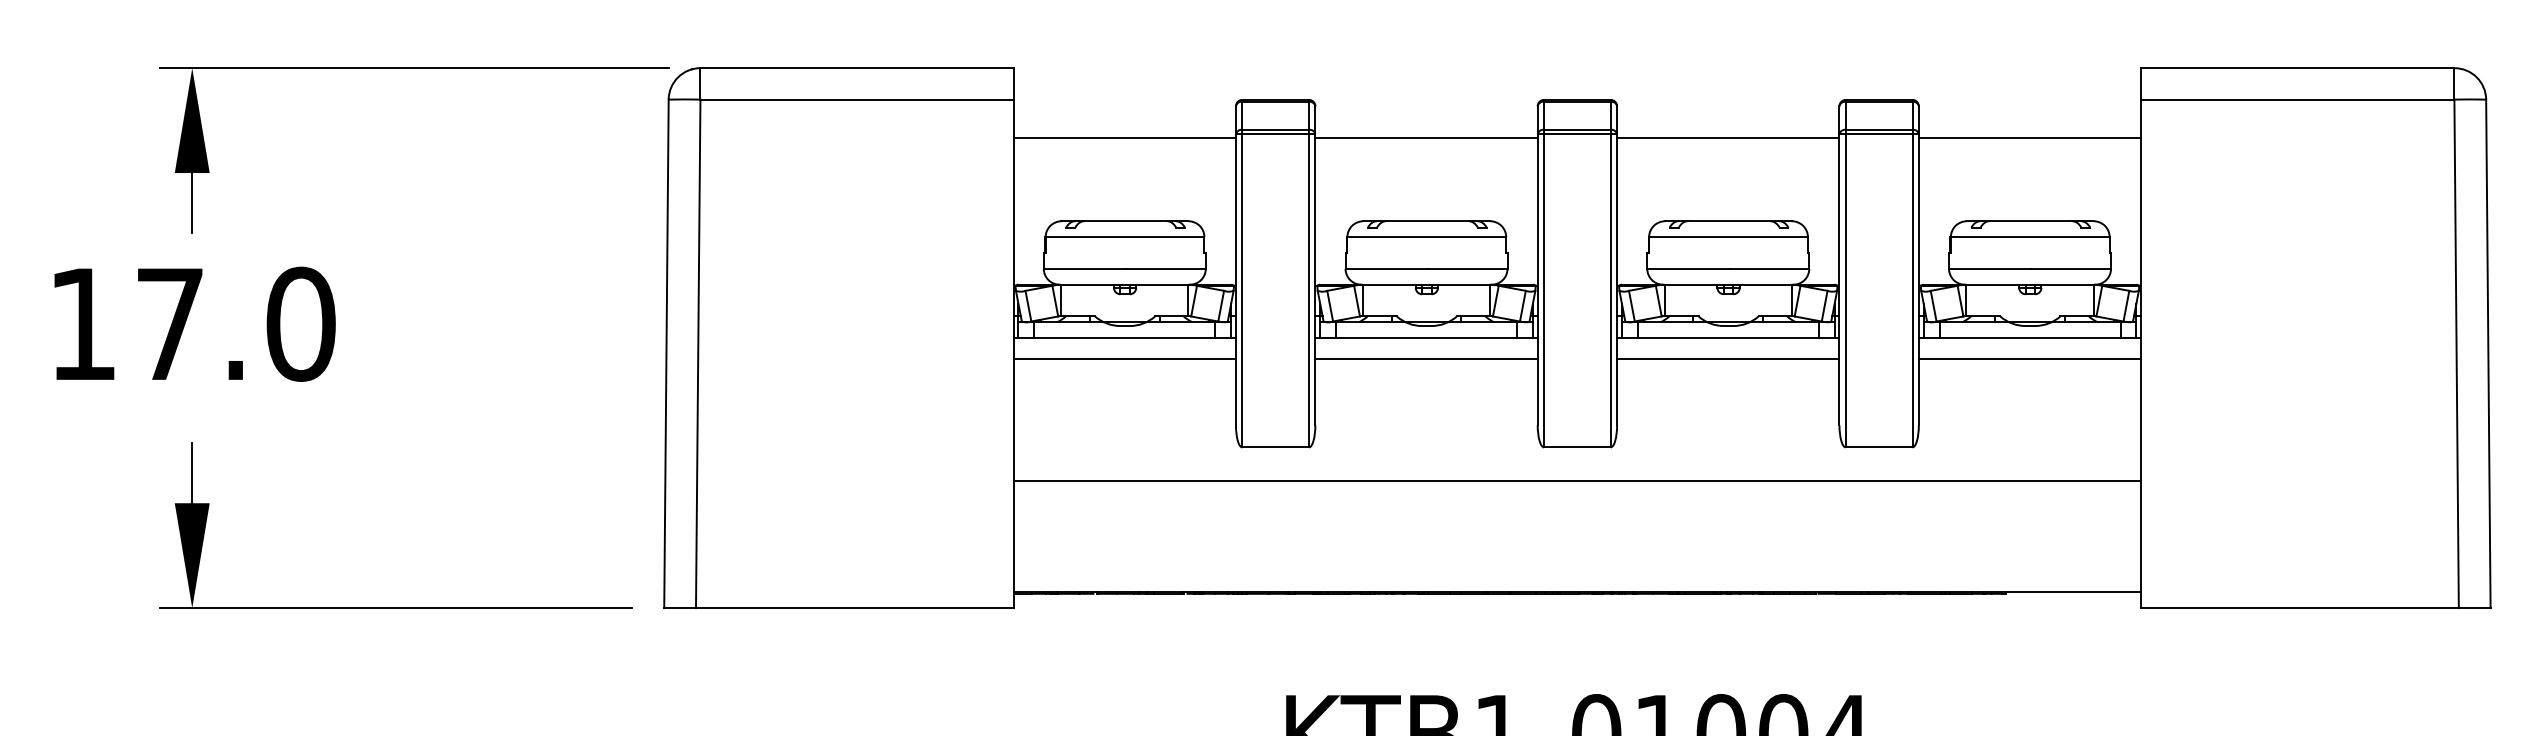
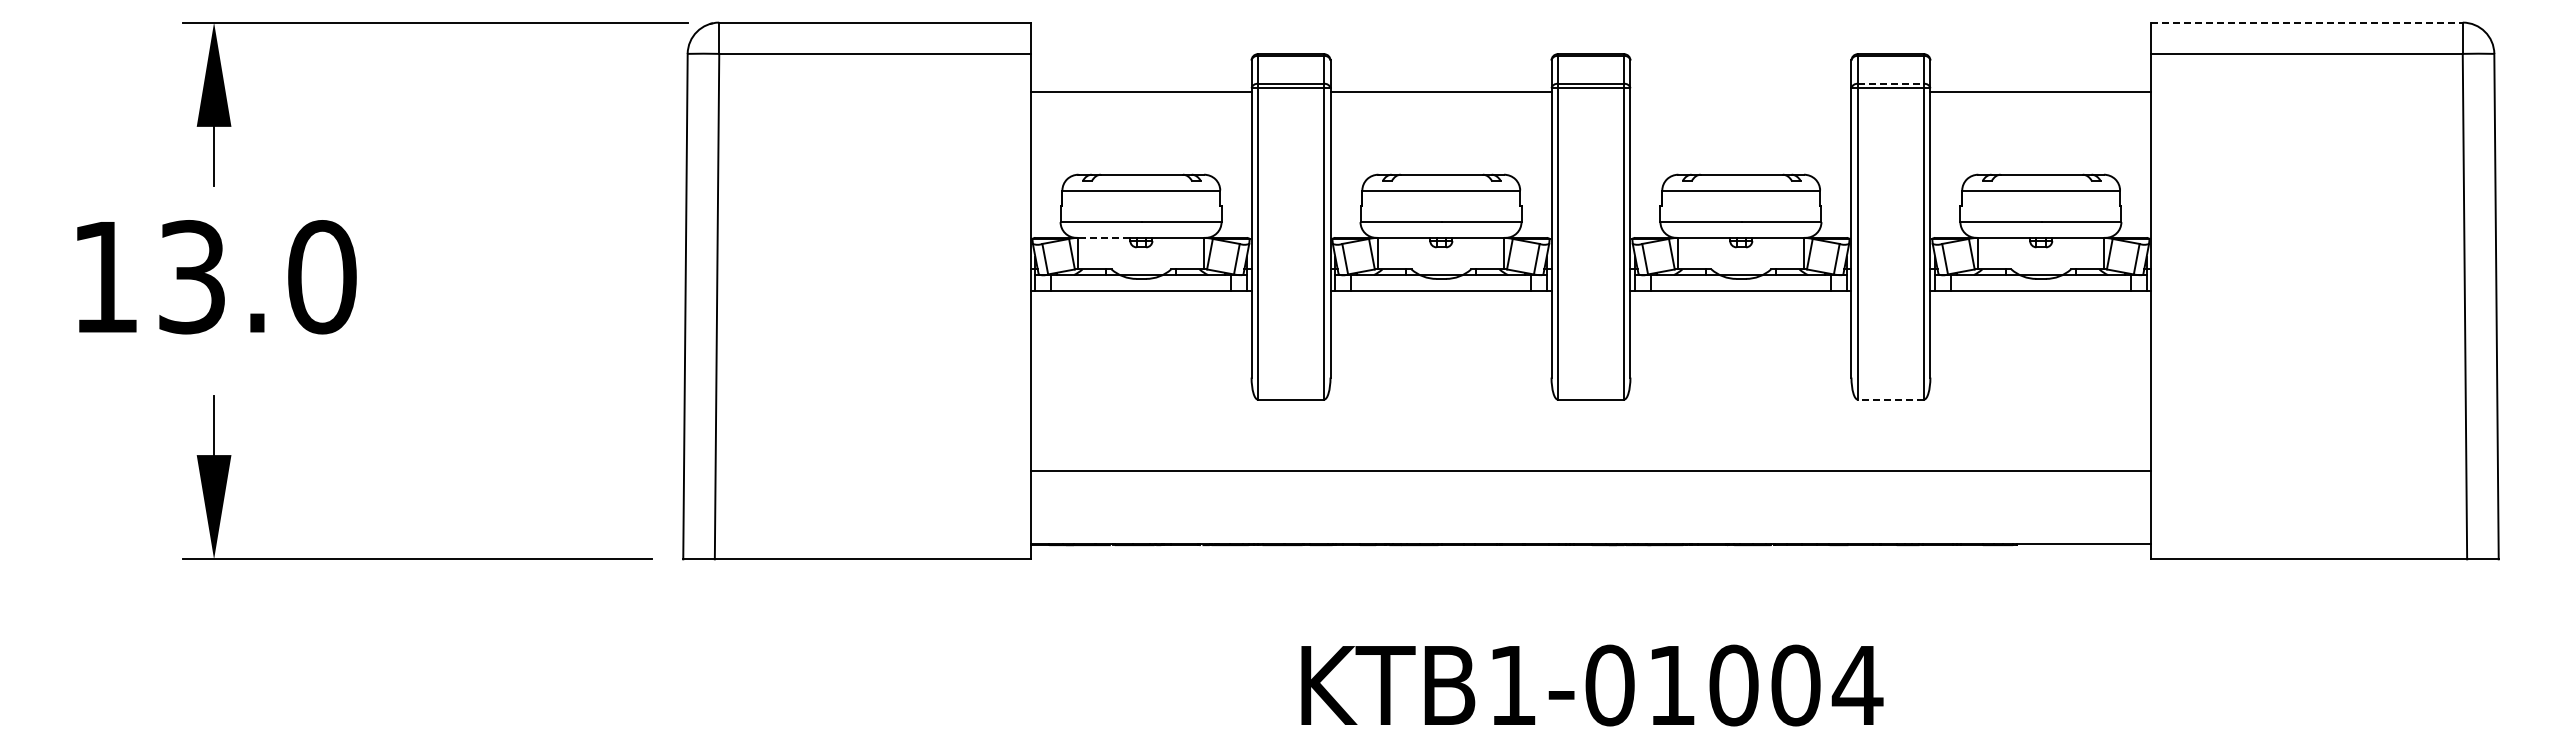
line: (2298, 68) -> (2307, 22), solid -> dashed
line: (1879, 129) -> (1891, 83), solid -> dashed
line: (1727, 138) -> (1740, 92), removed
line: (1086, 284) -> (1103, 237), solid -> dashed
text: (169, 324) -> (191, 277), 17.0 -> 13.0
line: (1124, 358) -> (1140, 311), removed
line: (1426, 358) -> (1440, 311), removed
line: (1727, 358) -> (1740, 311), removed
line: (2029, 358) -> (2040, 311), removed
line: (1878, 447) -> (1890, 399), solid -> dashed
line: (1576, 480) -> (1590, 470), moved

